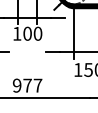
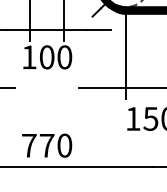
text: (27, 85) -> (46, 145), 977 -> 770

